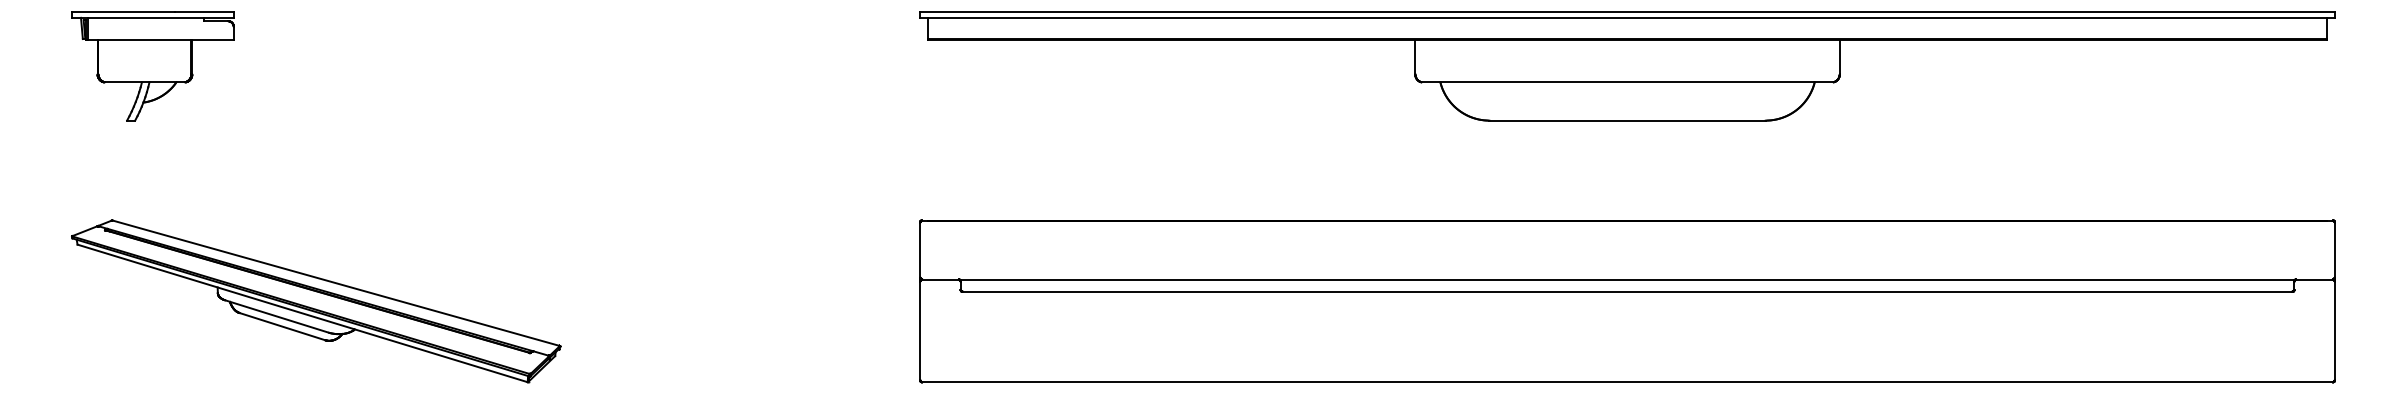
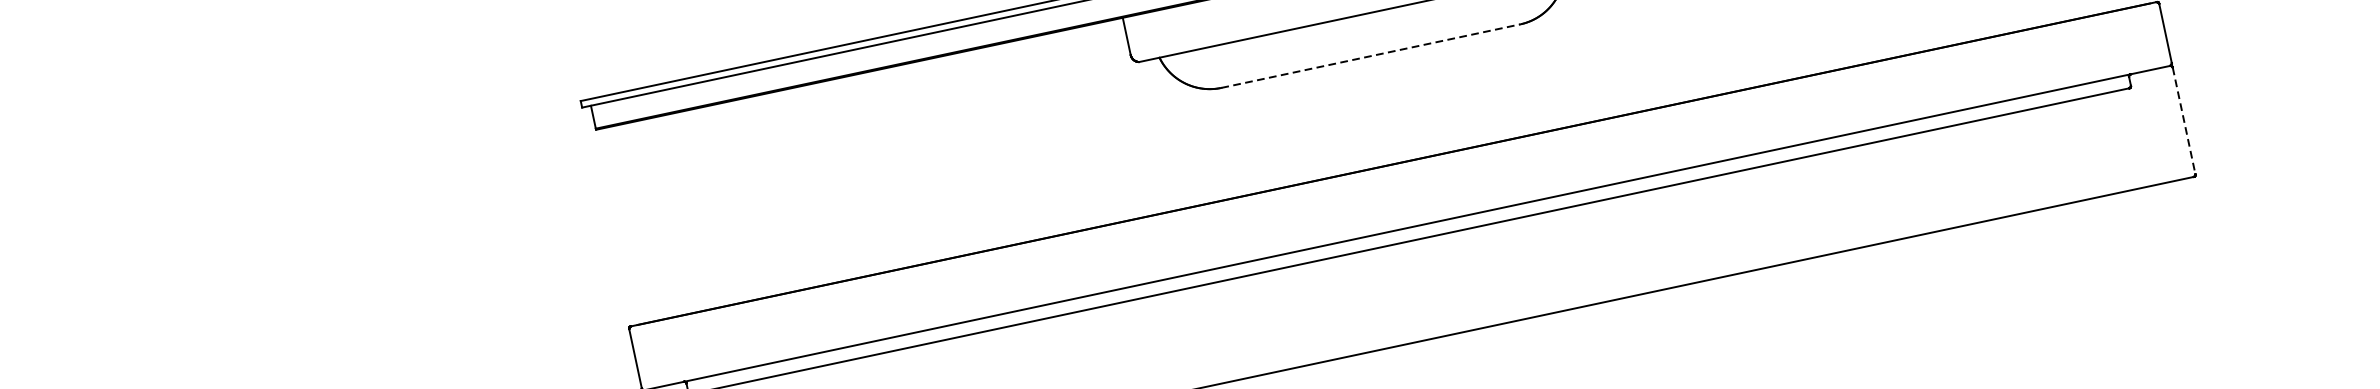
line: (1628, 120) -> (1371, 55), solid -> dashed
line: (2334, 331) -> (2183, 121), solid -> dashed

